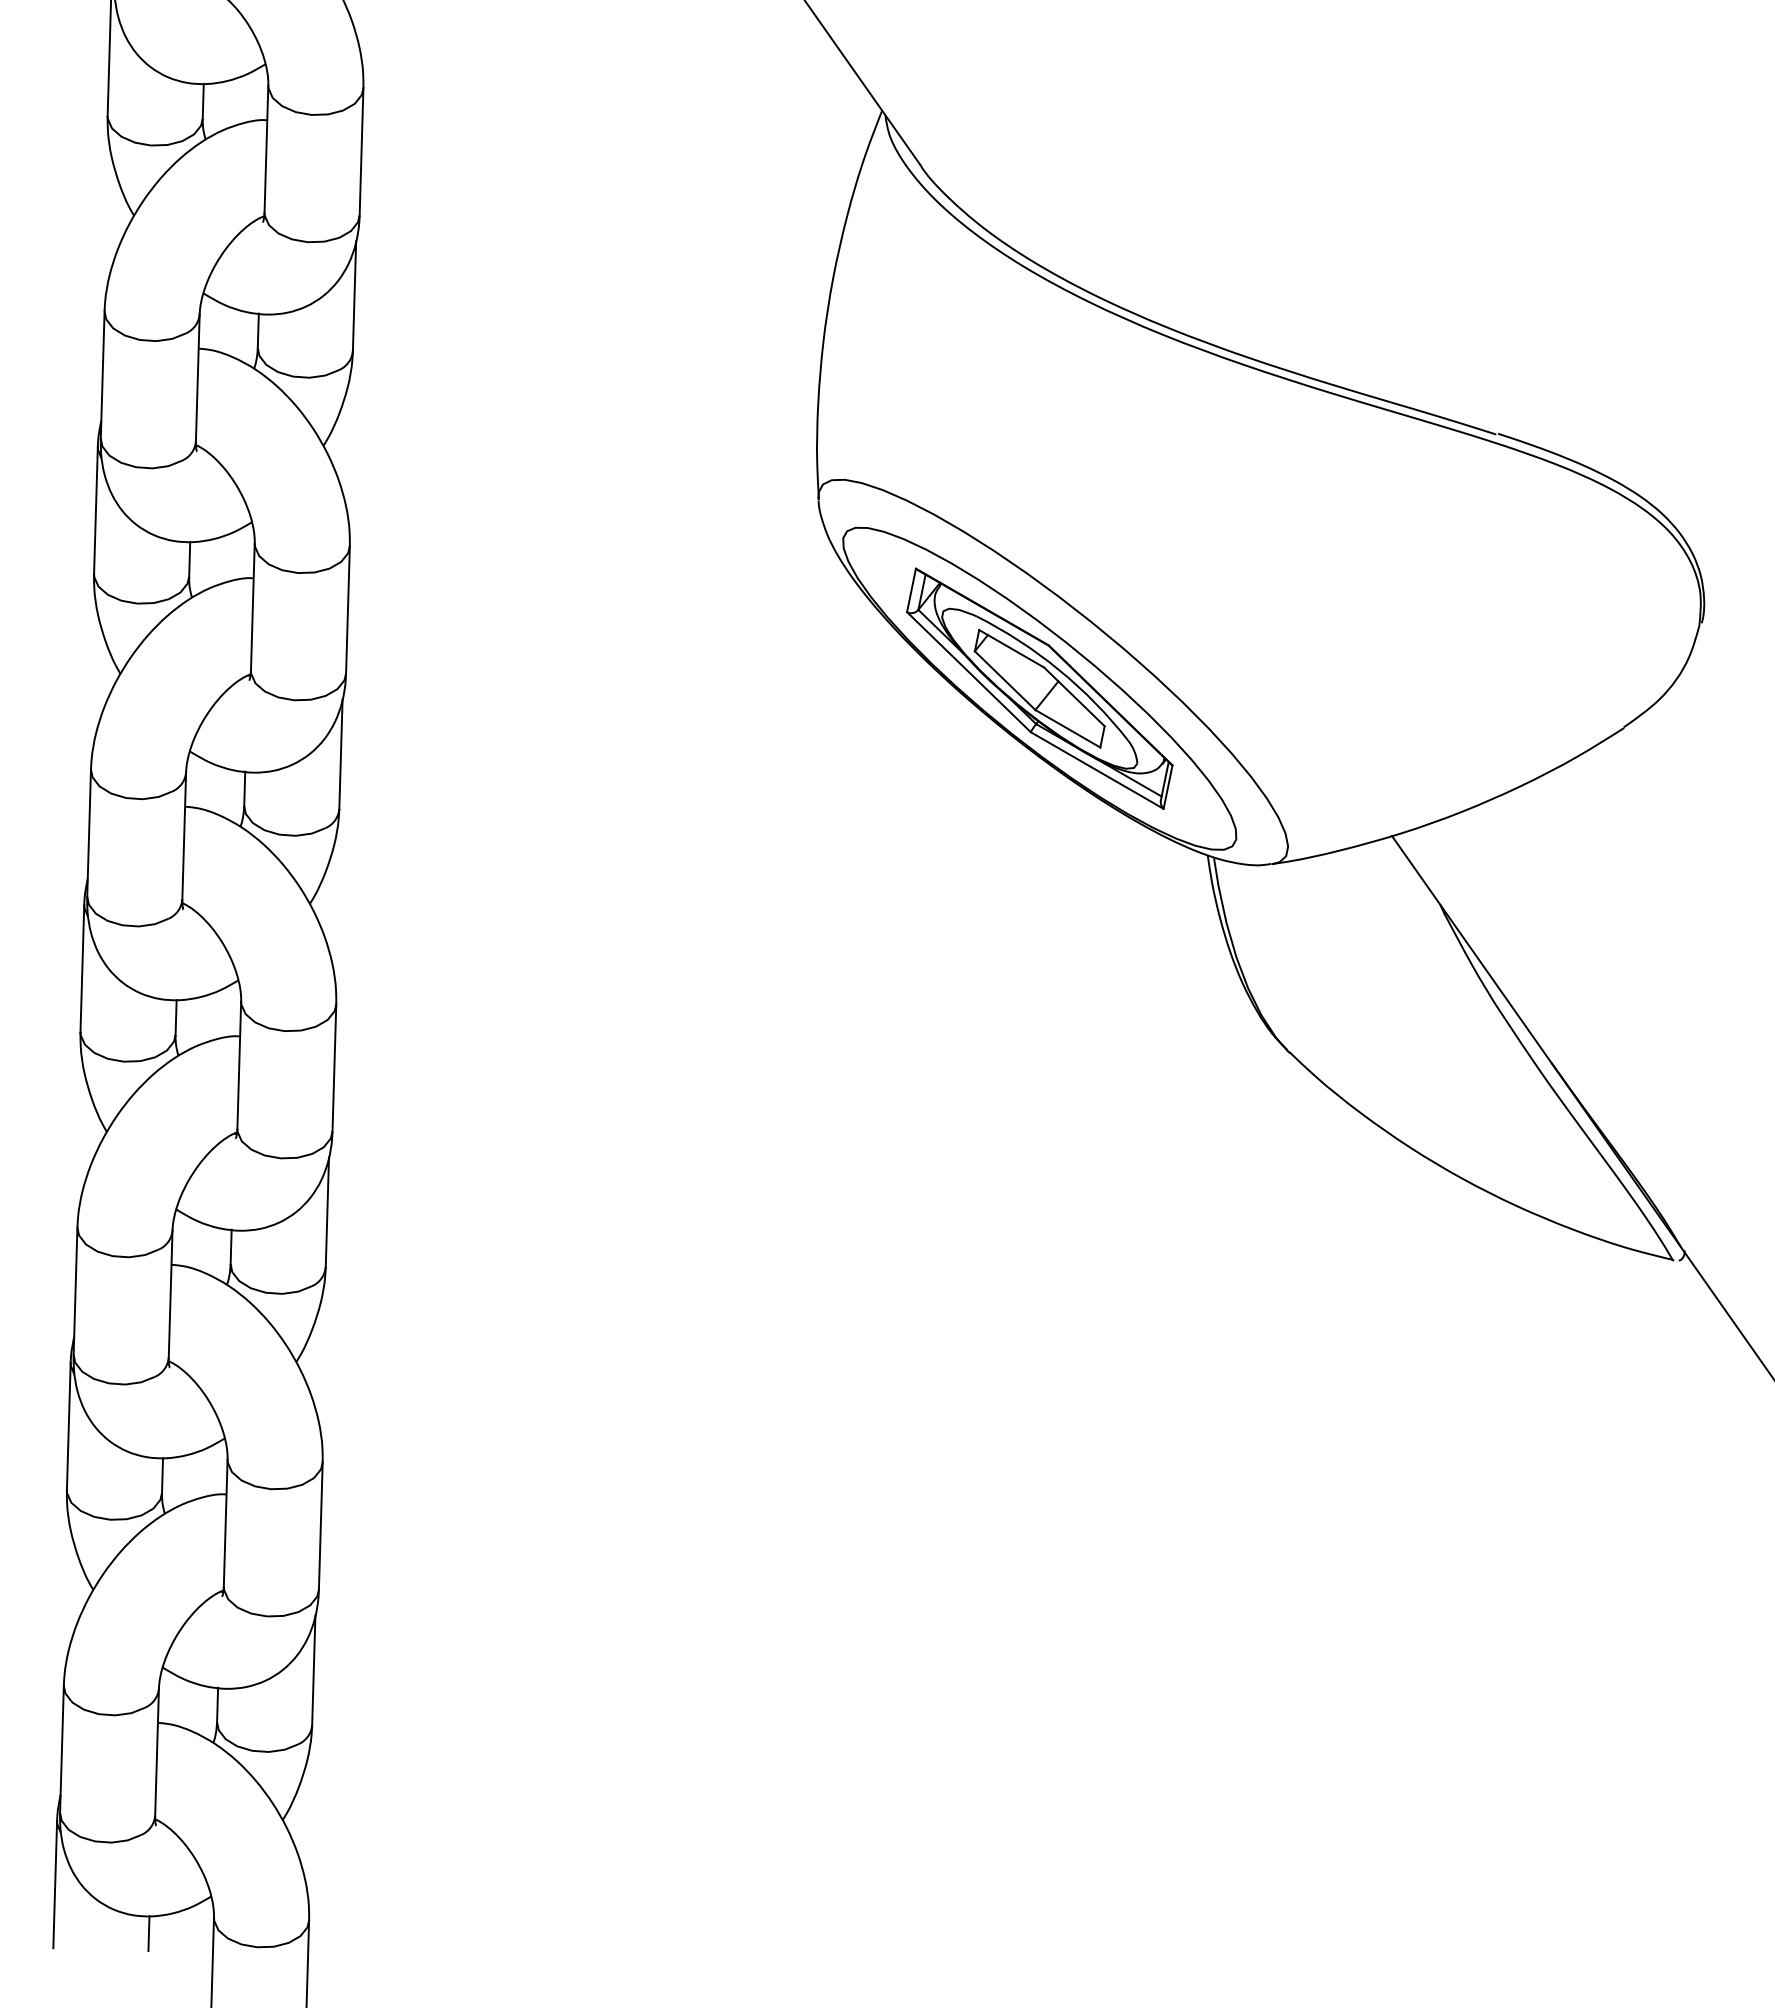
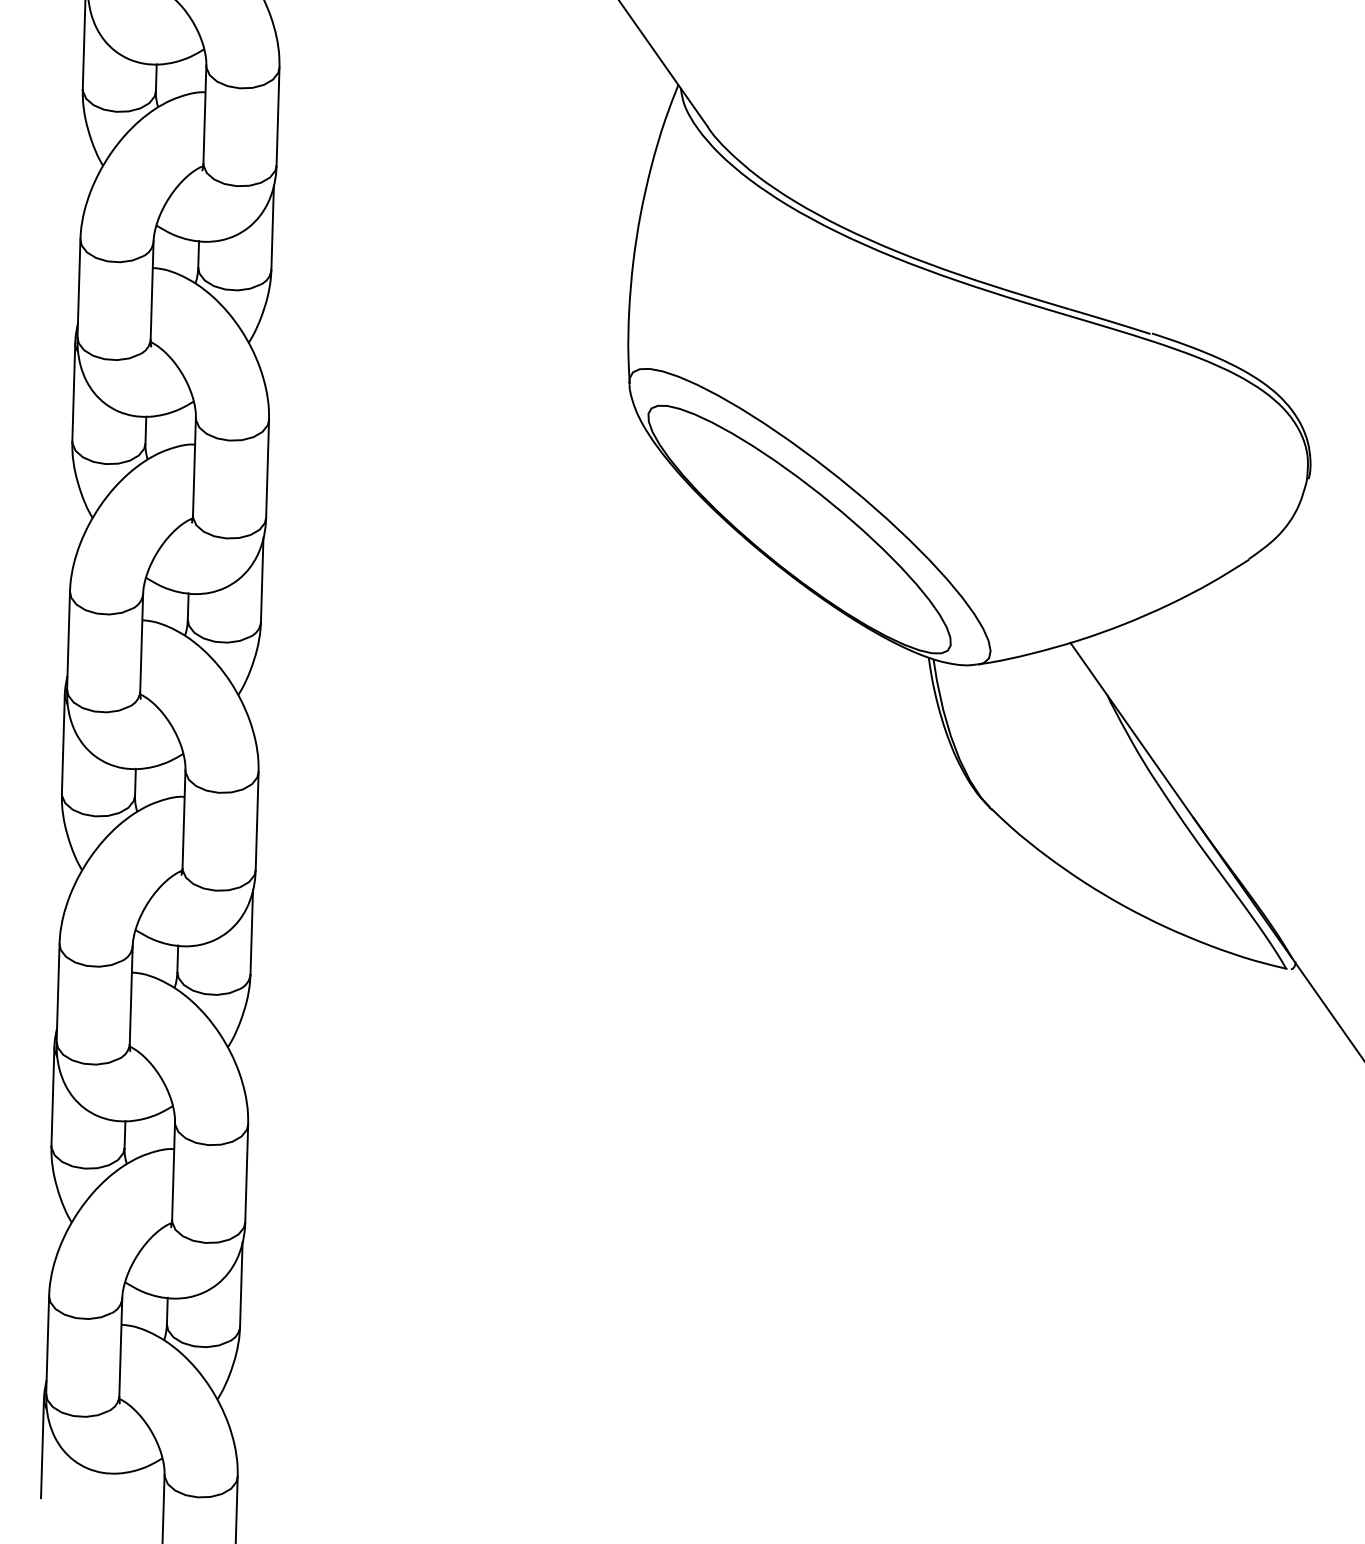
part: (1039, 688) -> (799, 529), removed
line: (148, 1933) -> (114, 1486), removed

